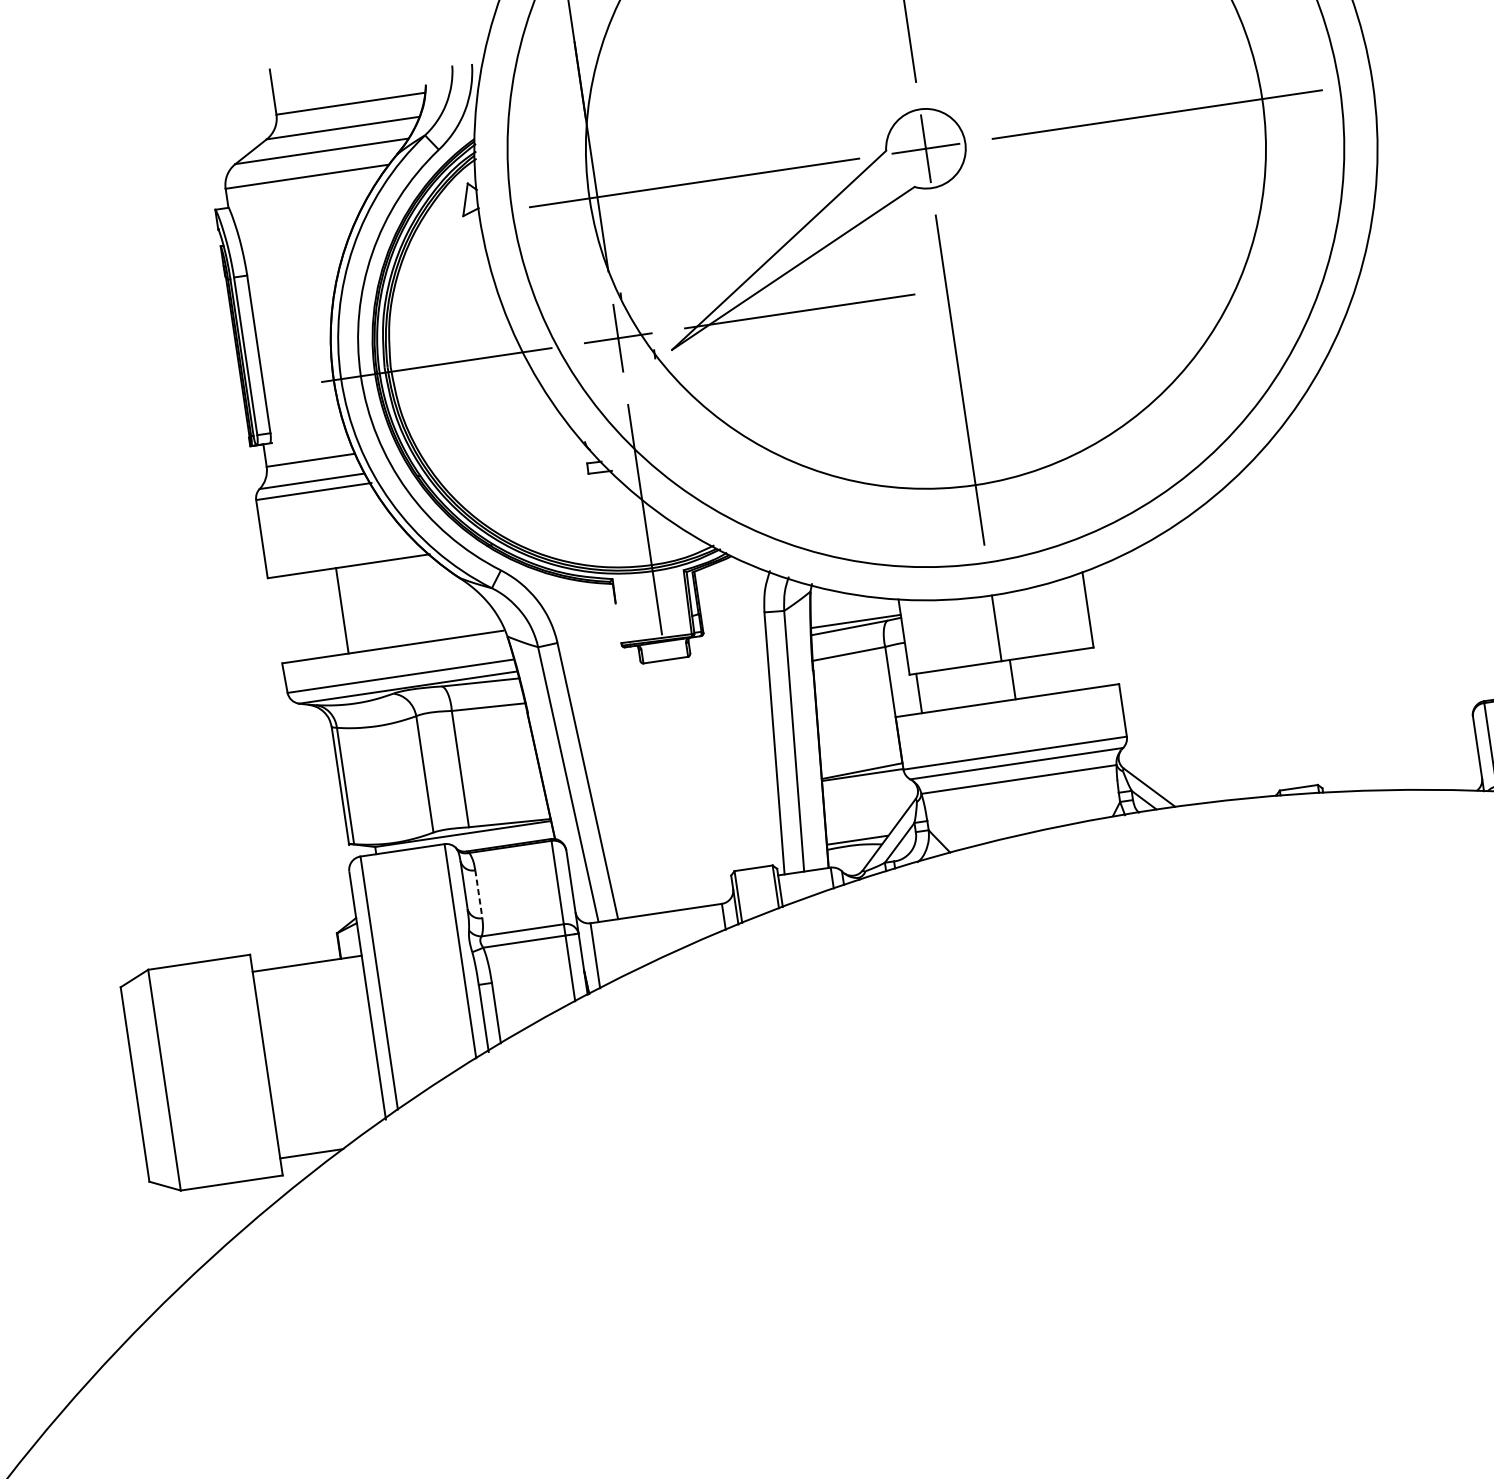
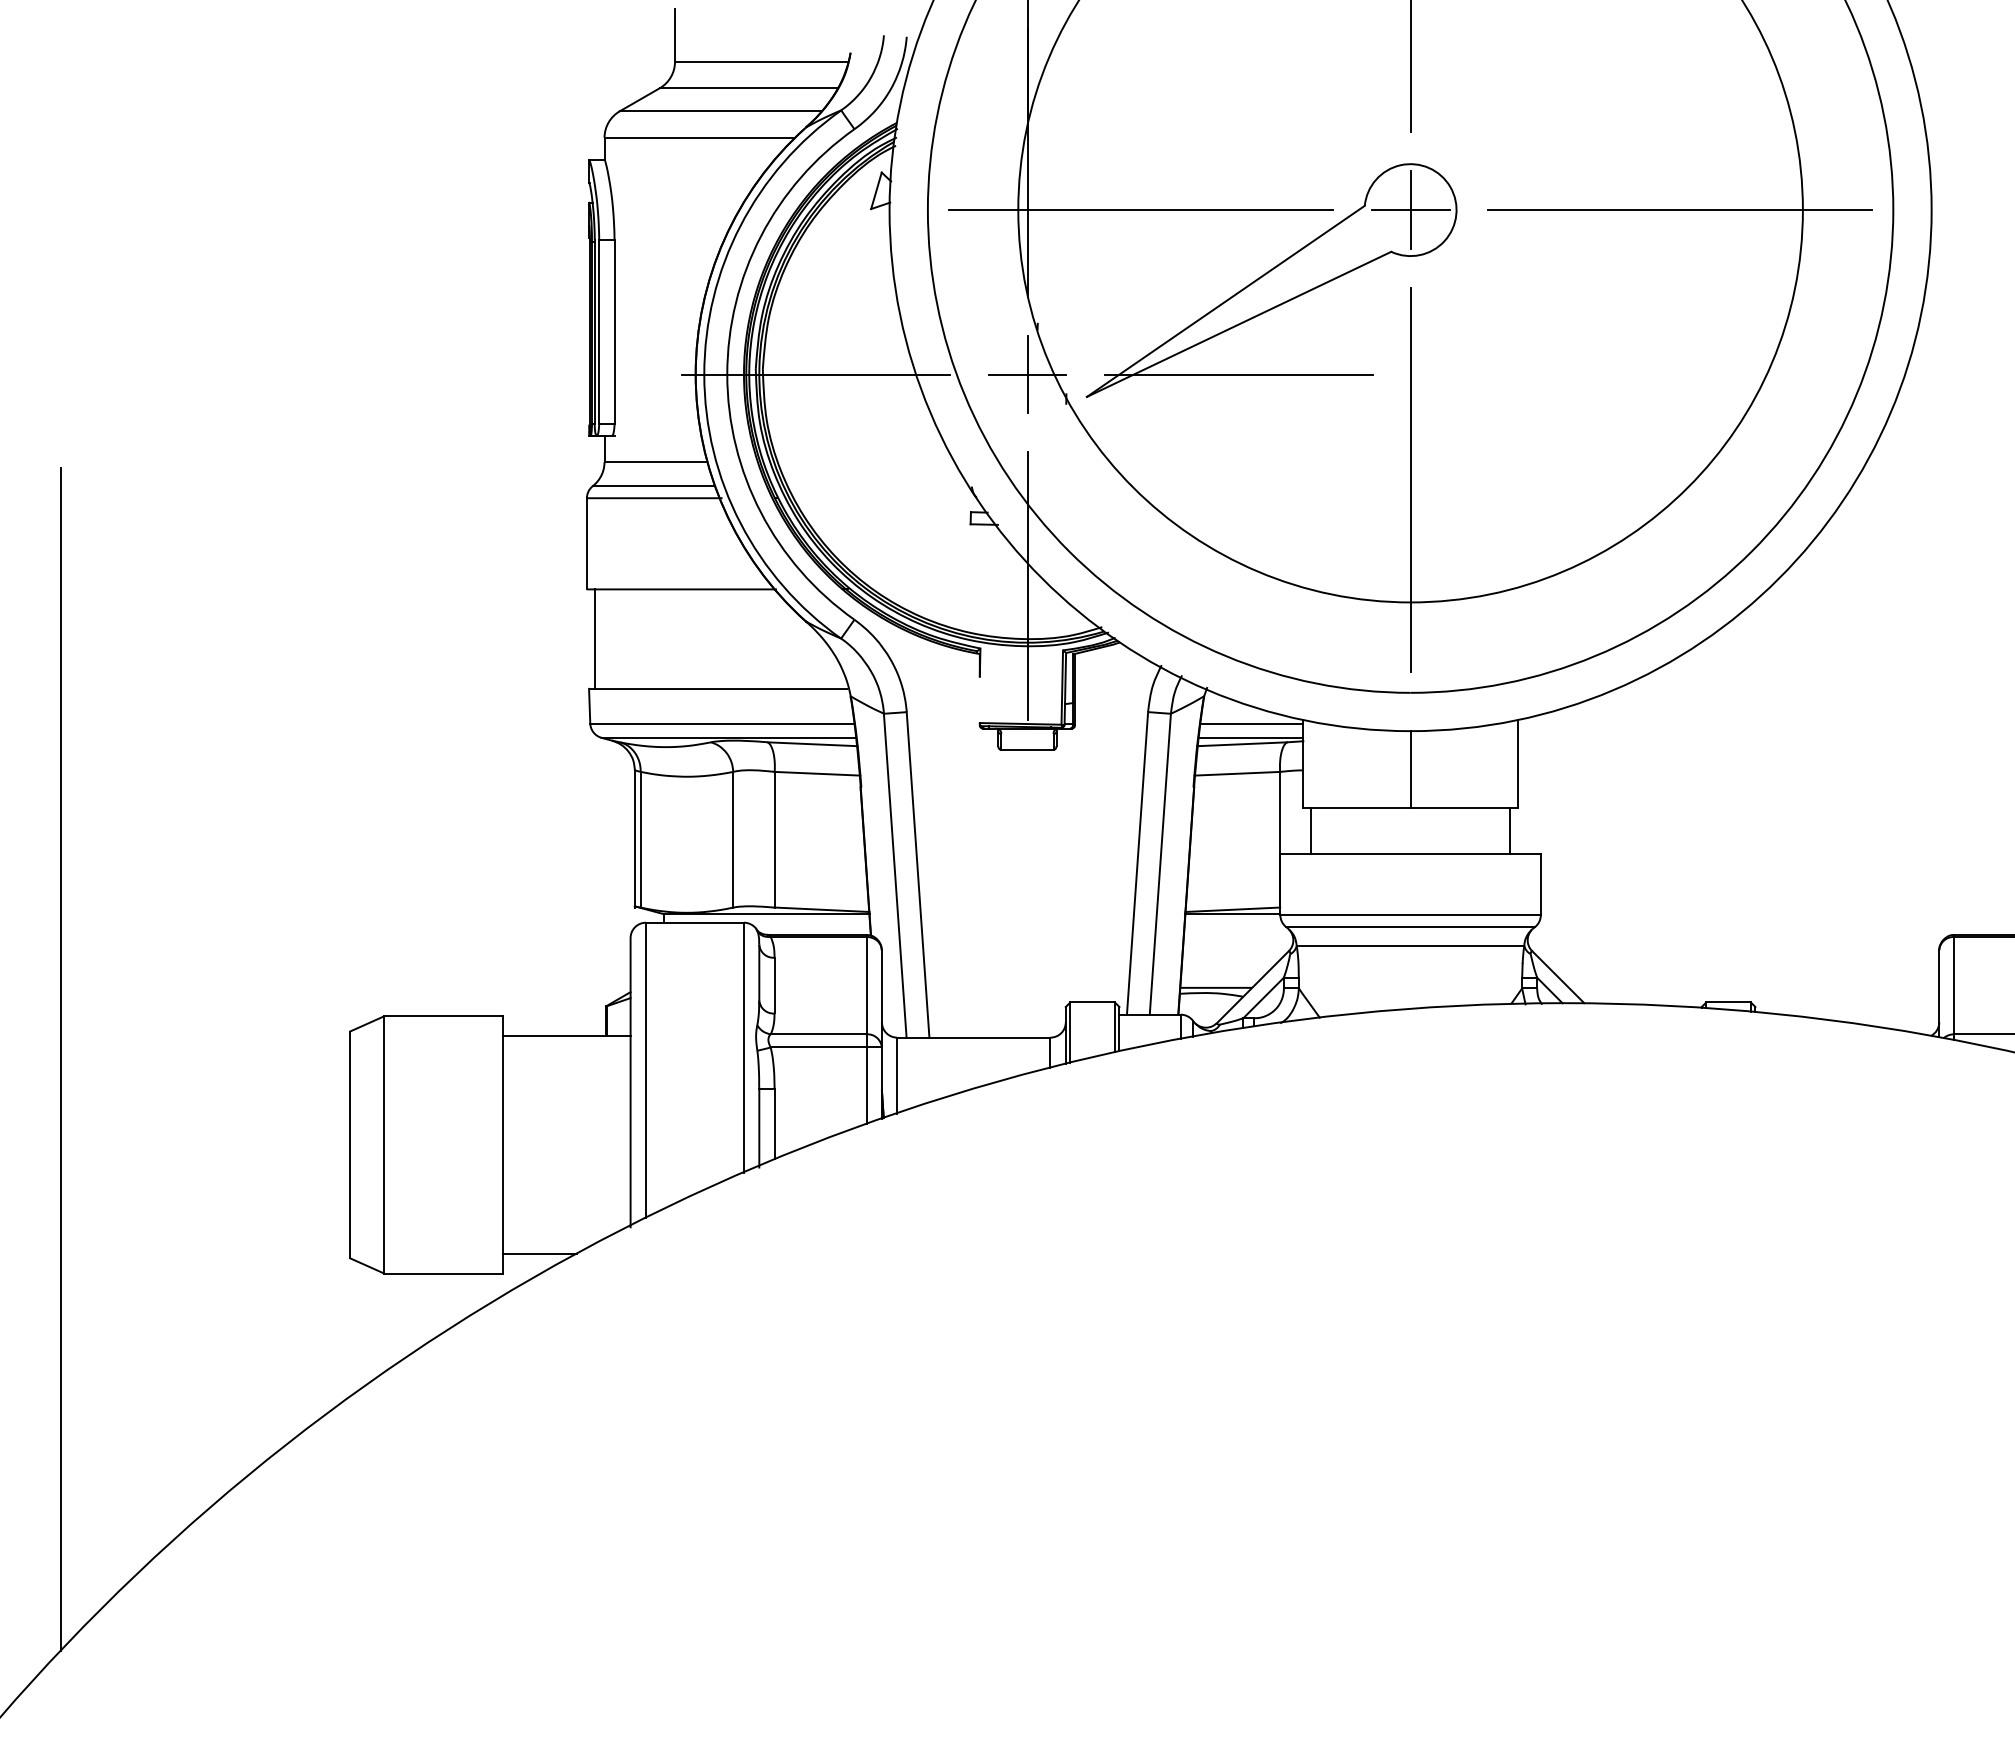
line: (854, 609) -> (1251, 723), added
line: (342, 611) -> (594, 639), moved
line: (1012, 679) -> (1510, 830), moved
line: (478, 894) -> (774, 985), dashed -> solid

